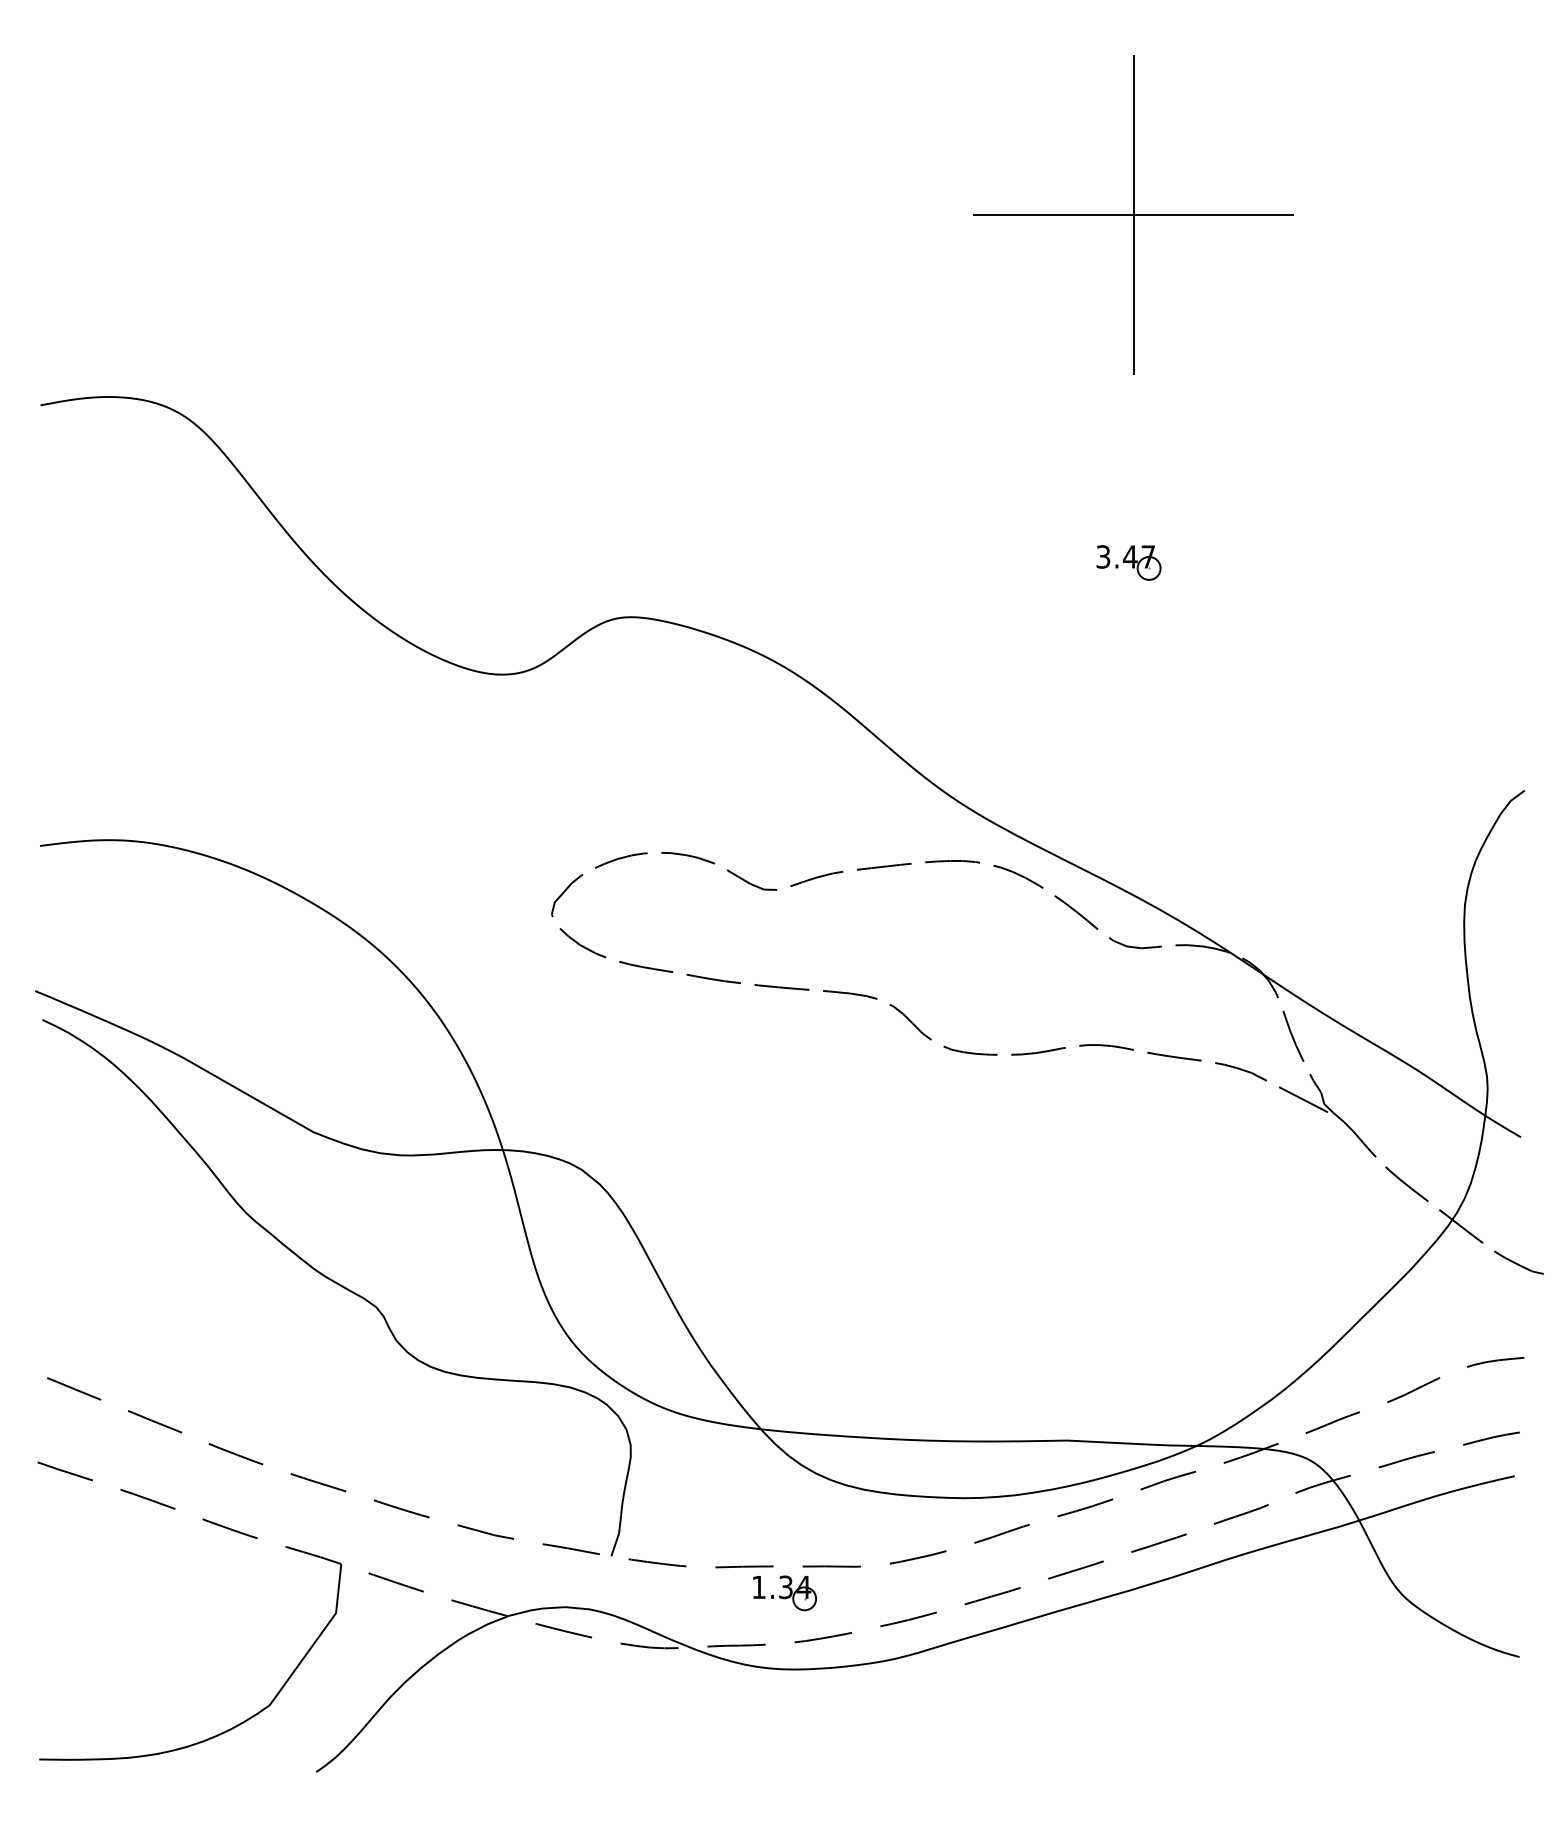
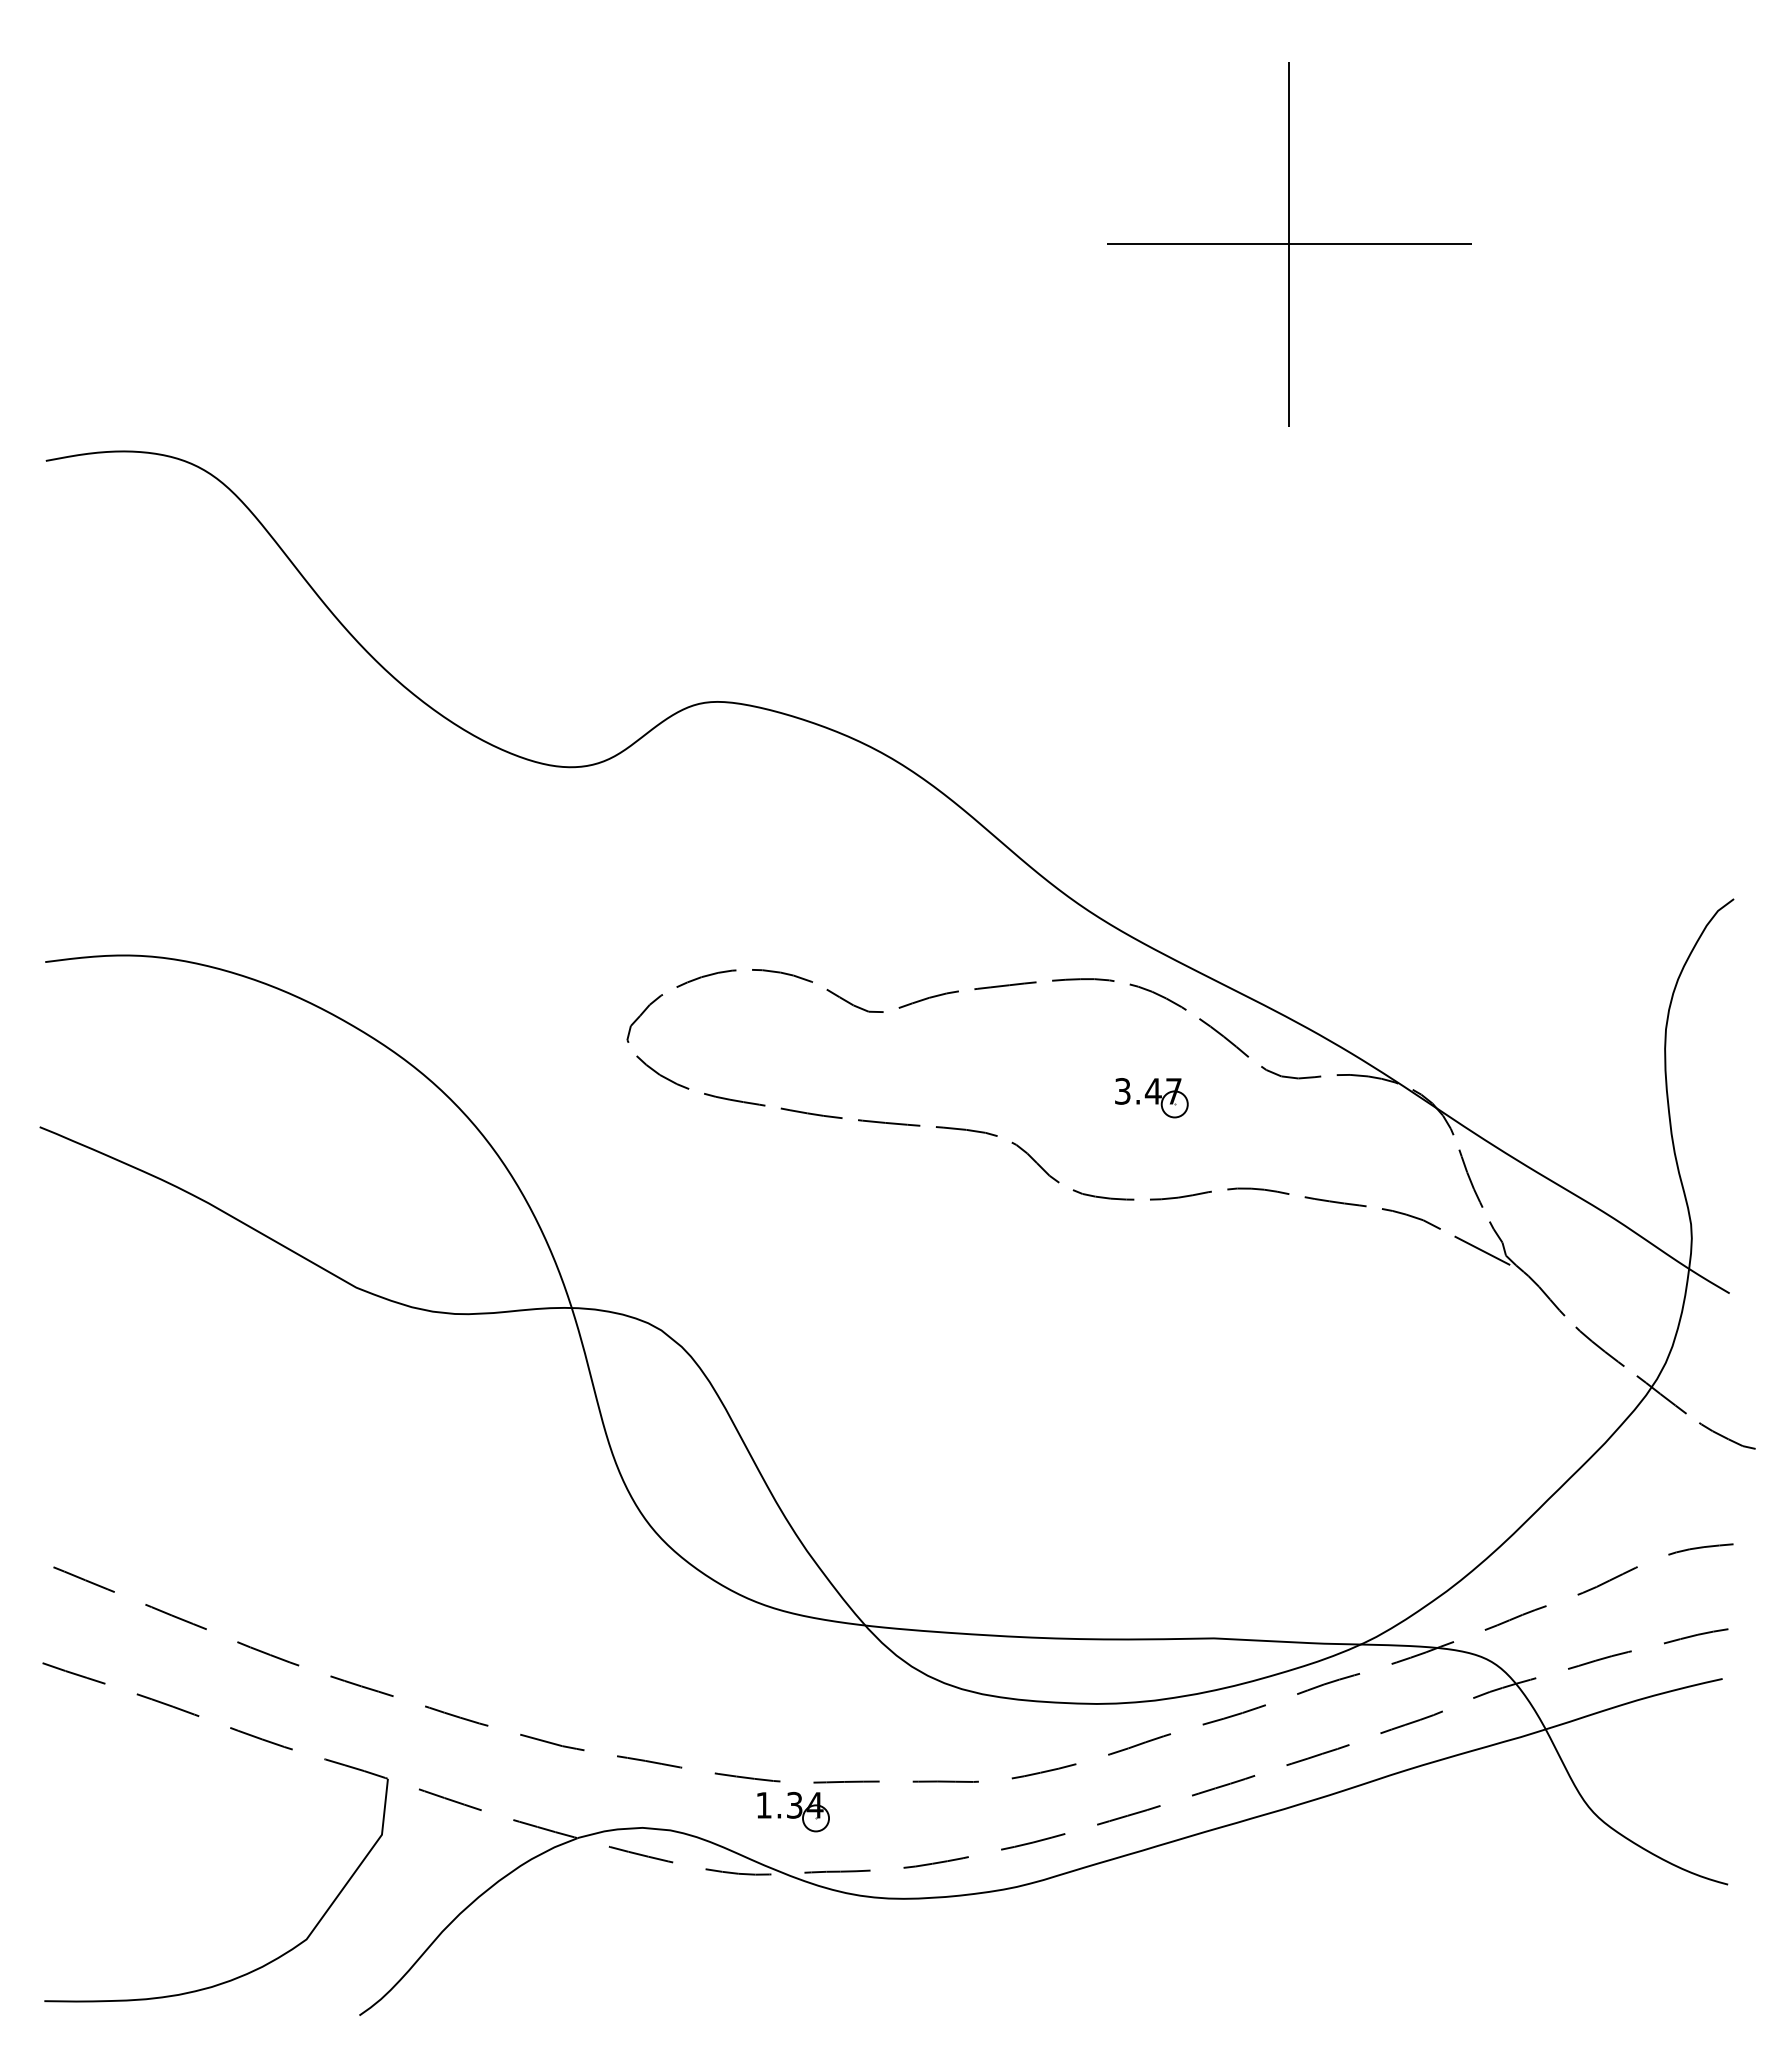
part: (1128, 563) -> (1151, 1098), moved
curve: (338, 1285) -> (384, 1461), removed
part: (784, 1593) -> (793, 1812), moved

